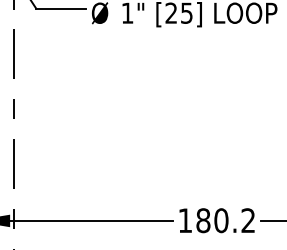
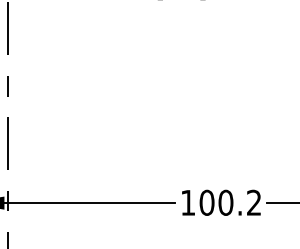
text: (203, 220) -> (207, 202), 180.2 -> 100.2

